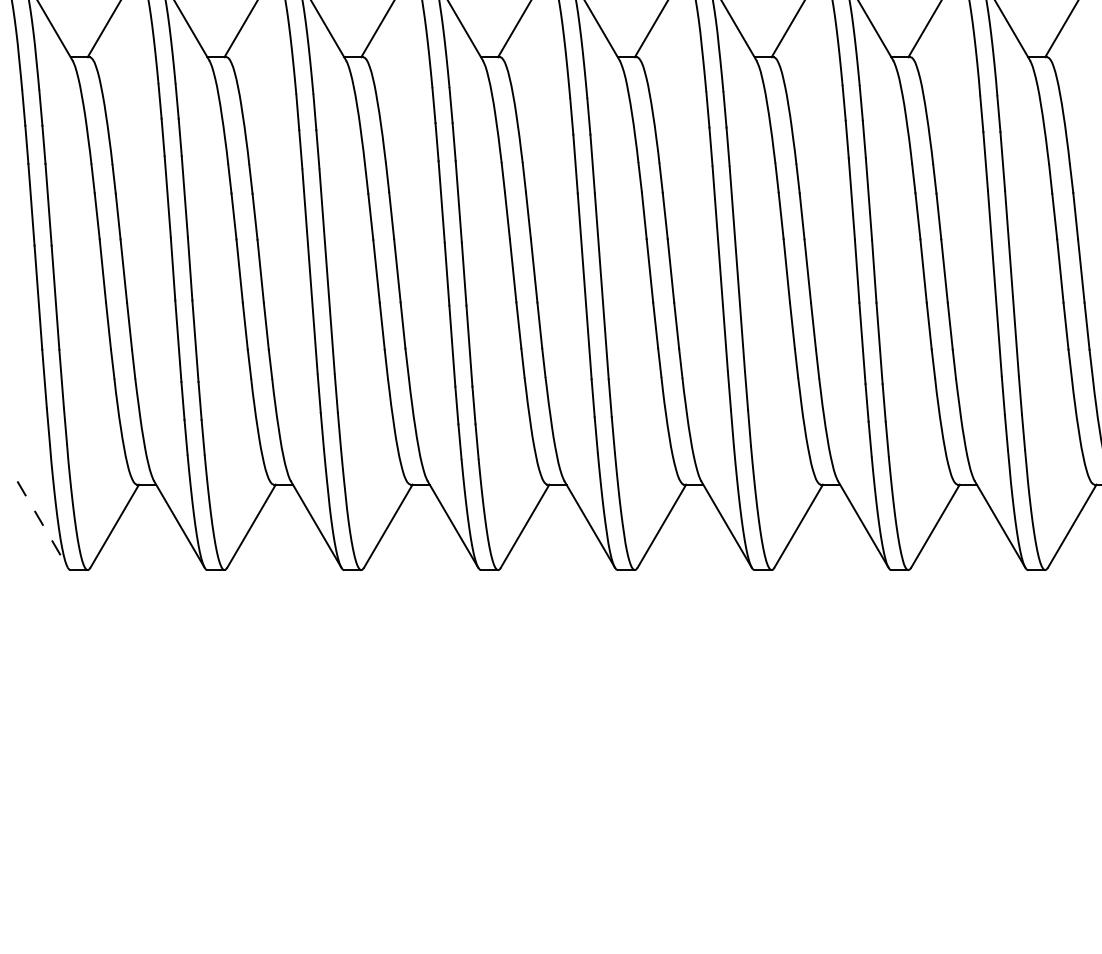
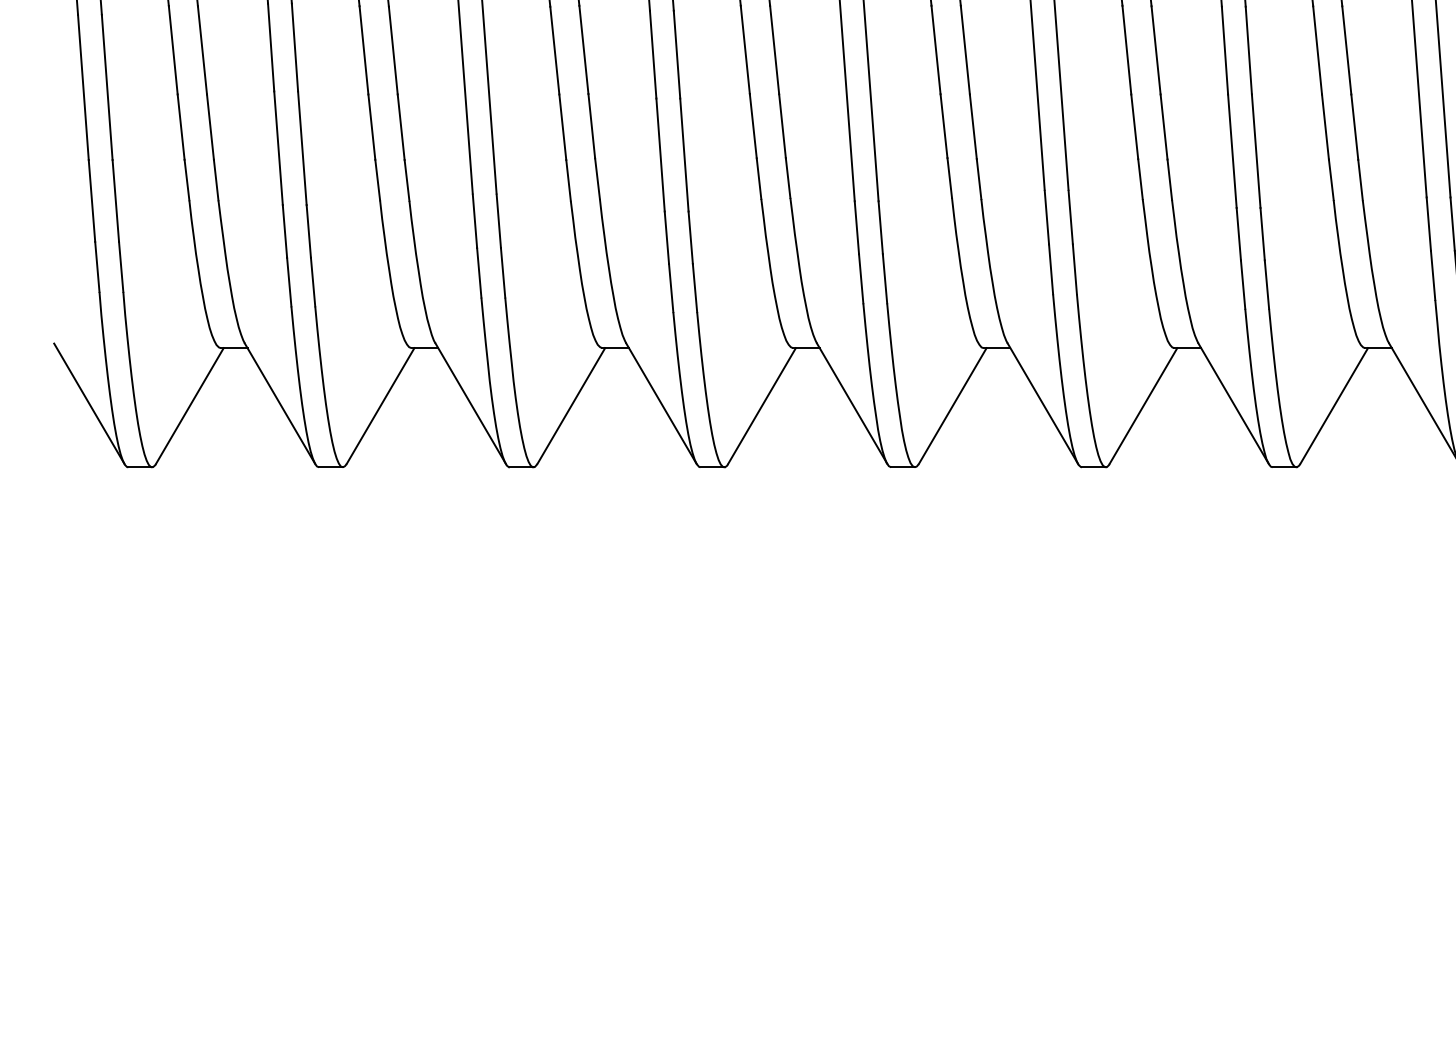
line: (42, 524) -> (89, 403), dashed -> solid

